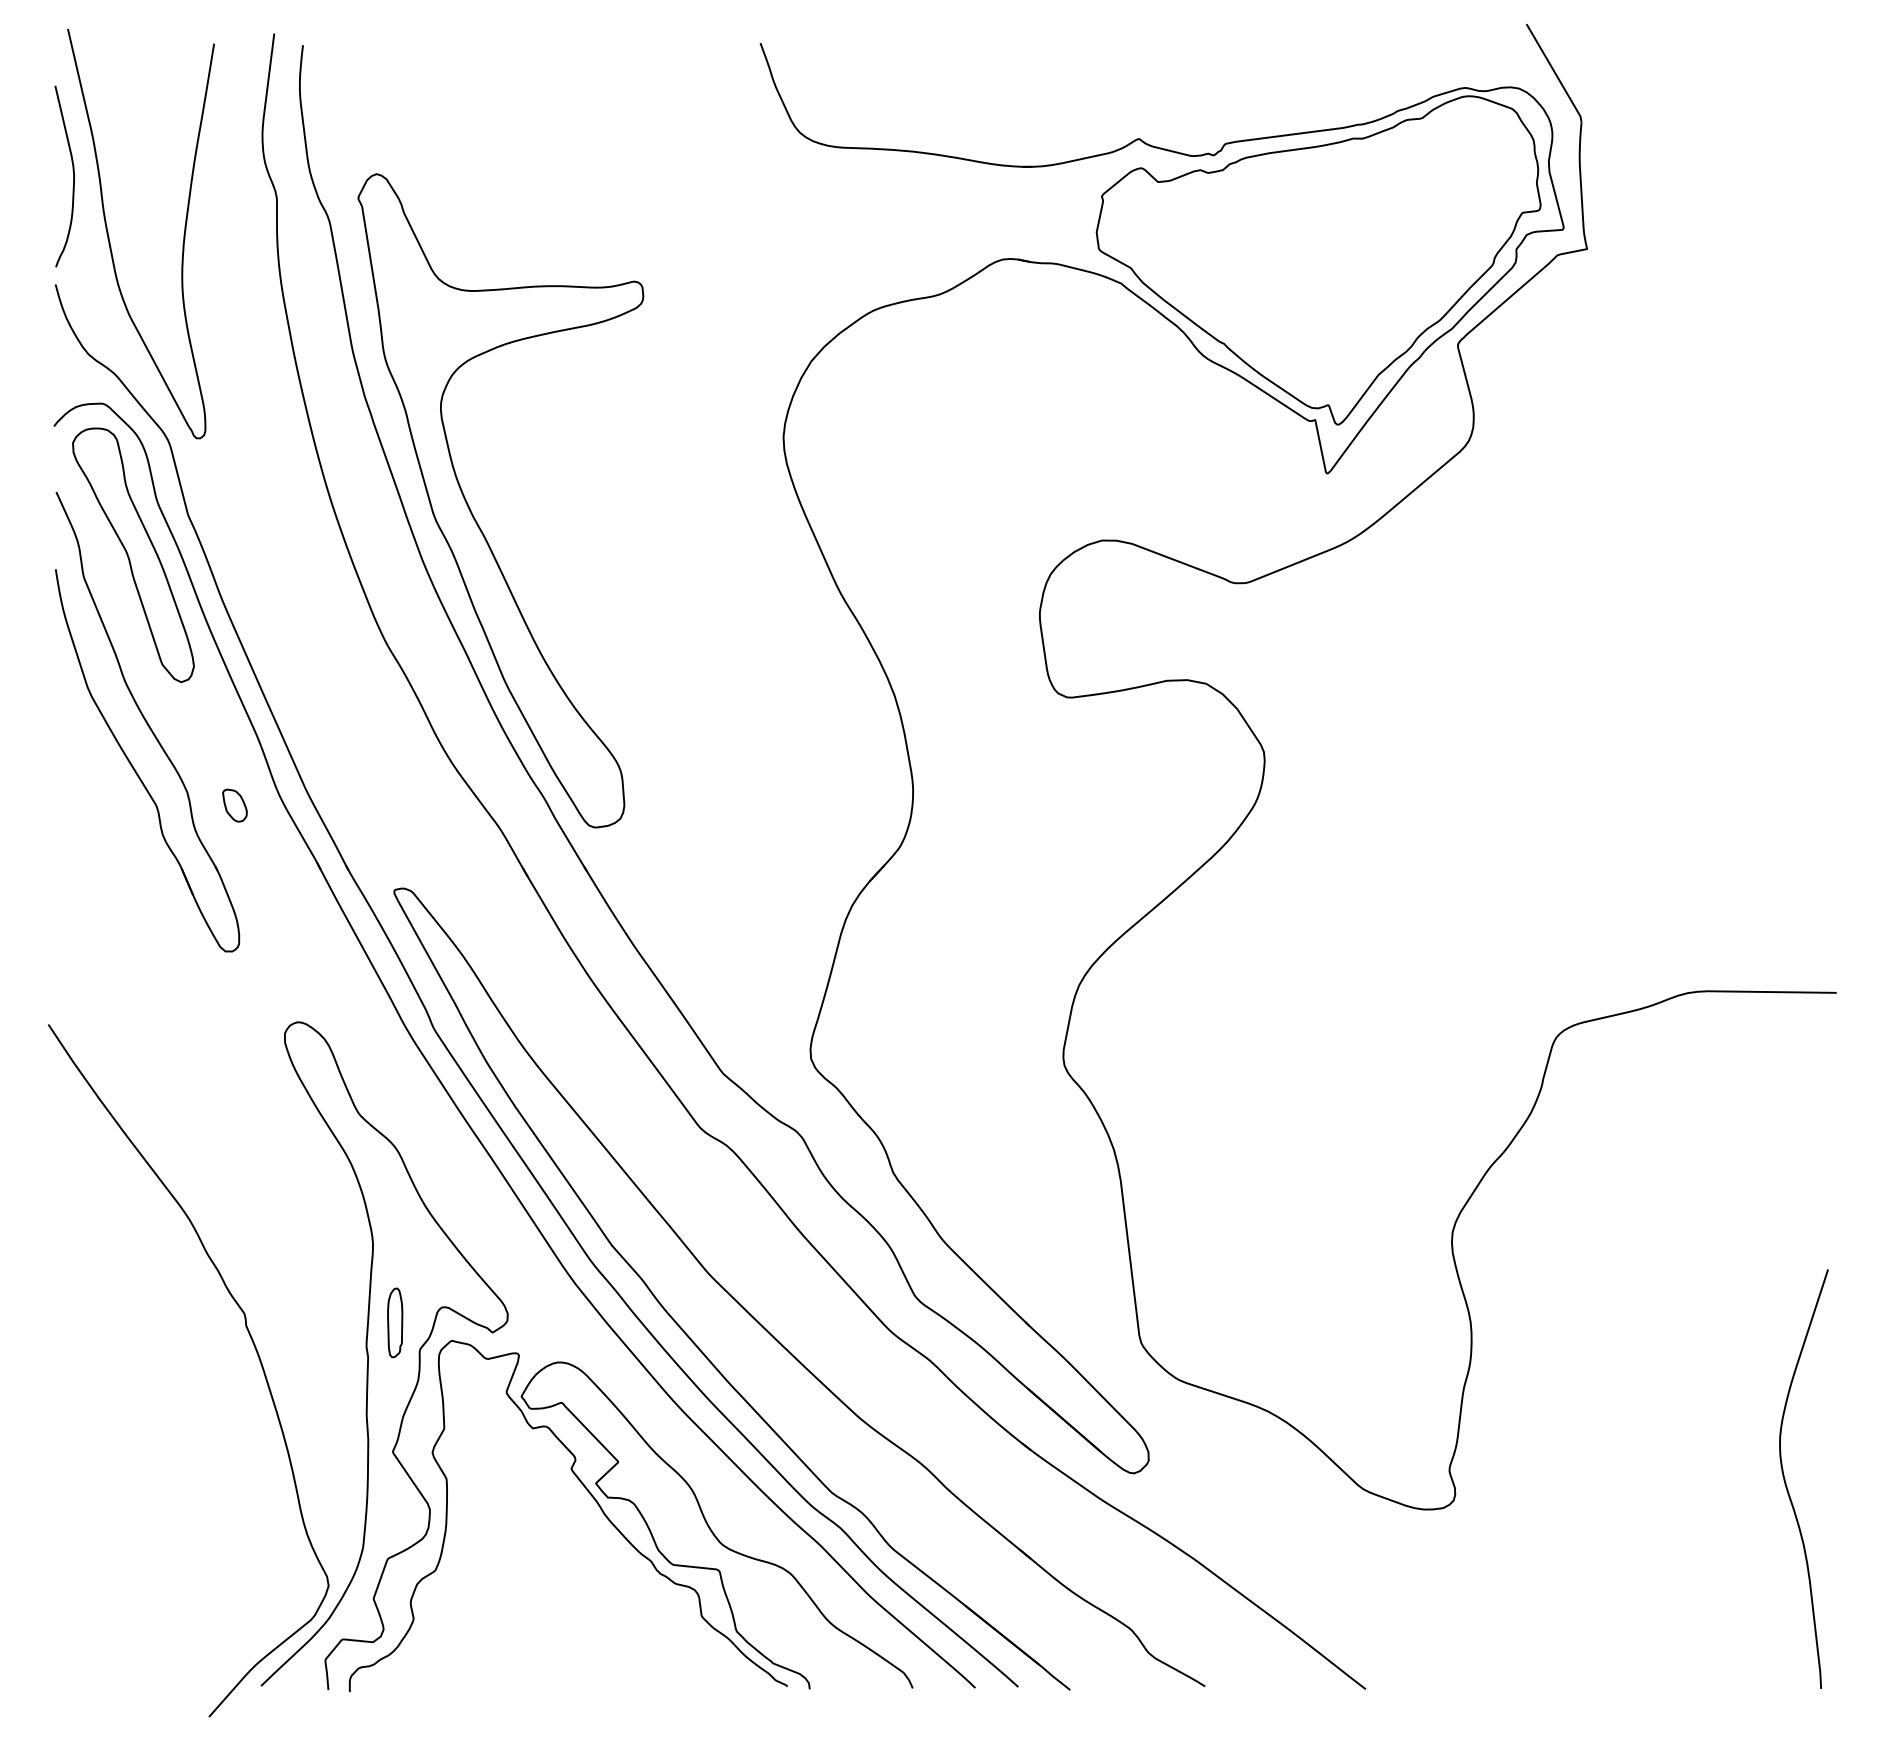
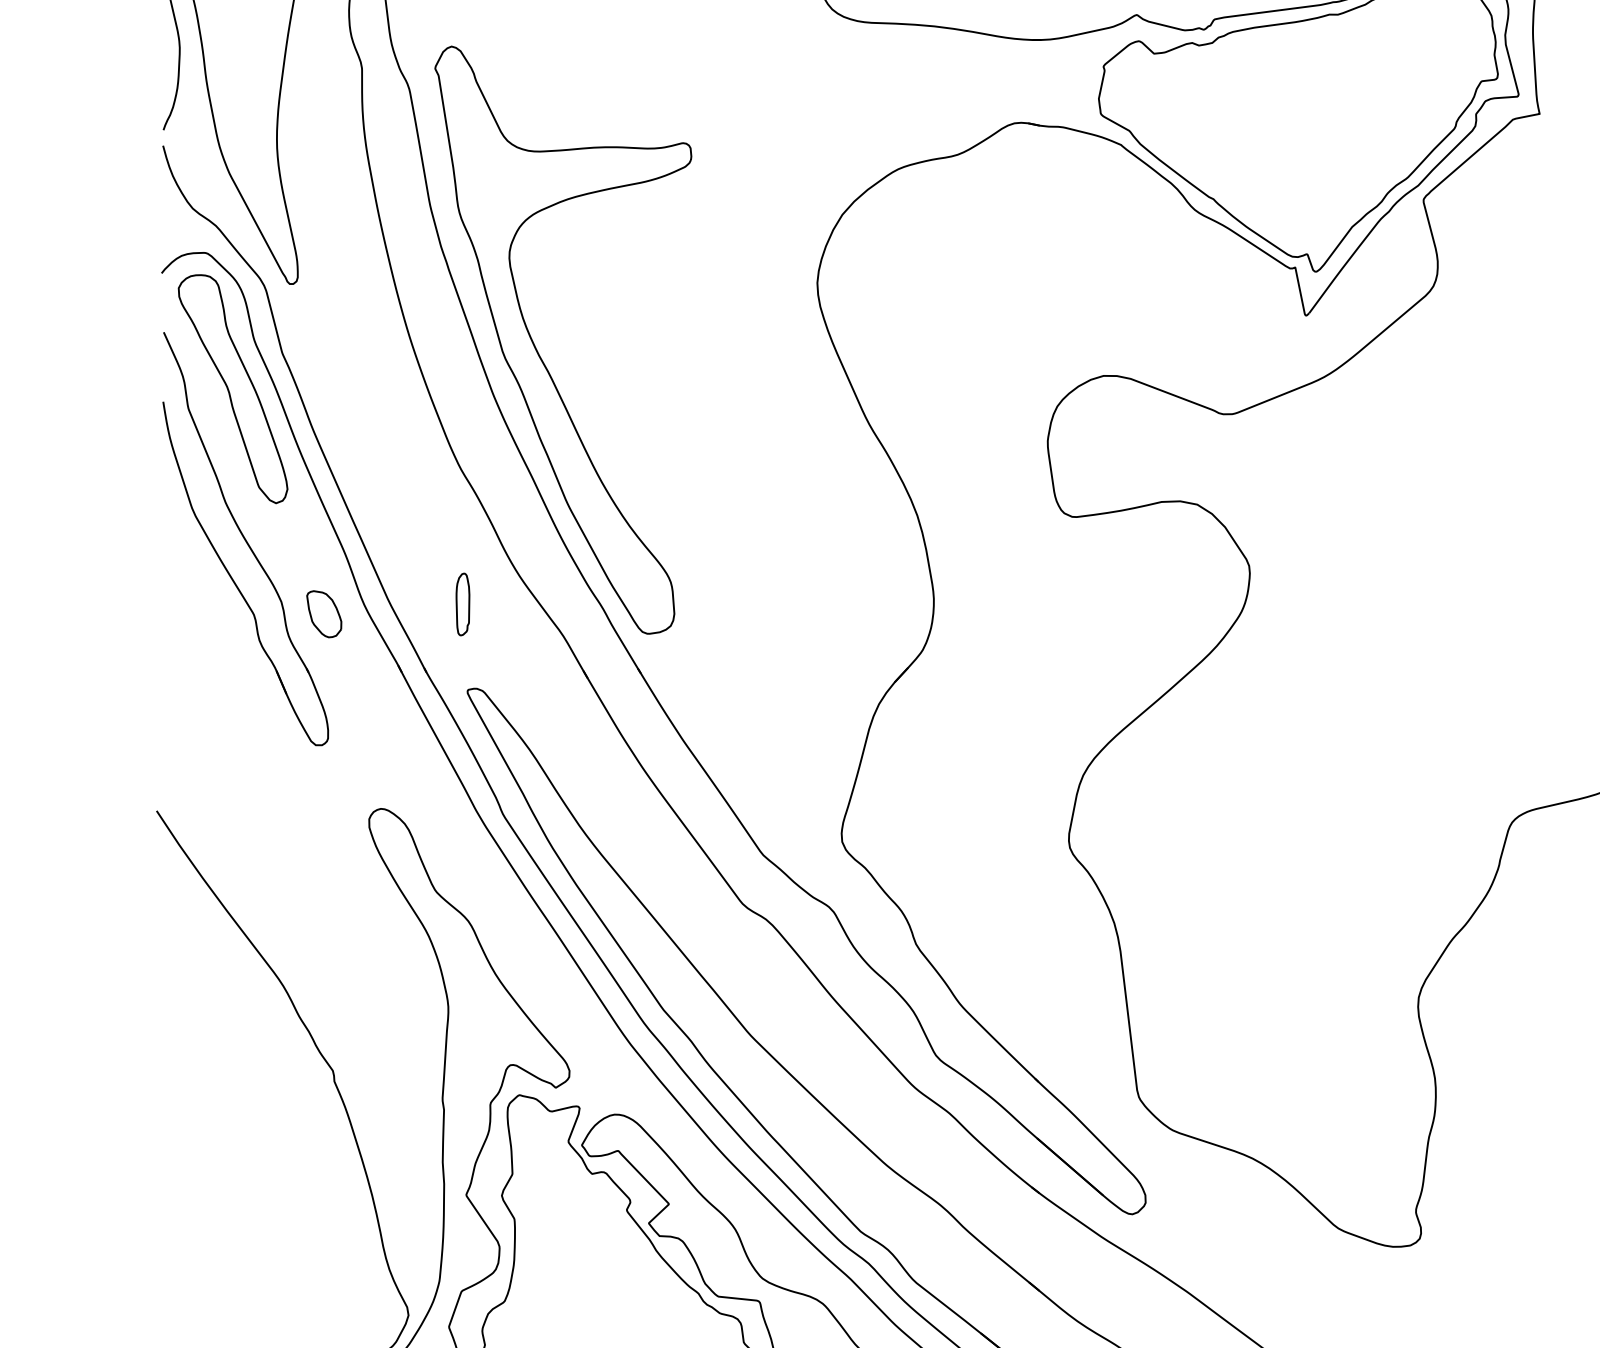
part: (234, 805) -> (323, 614), size x1.6
part: (395, 1322) -> (463, 604), moved

